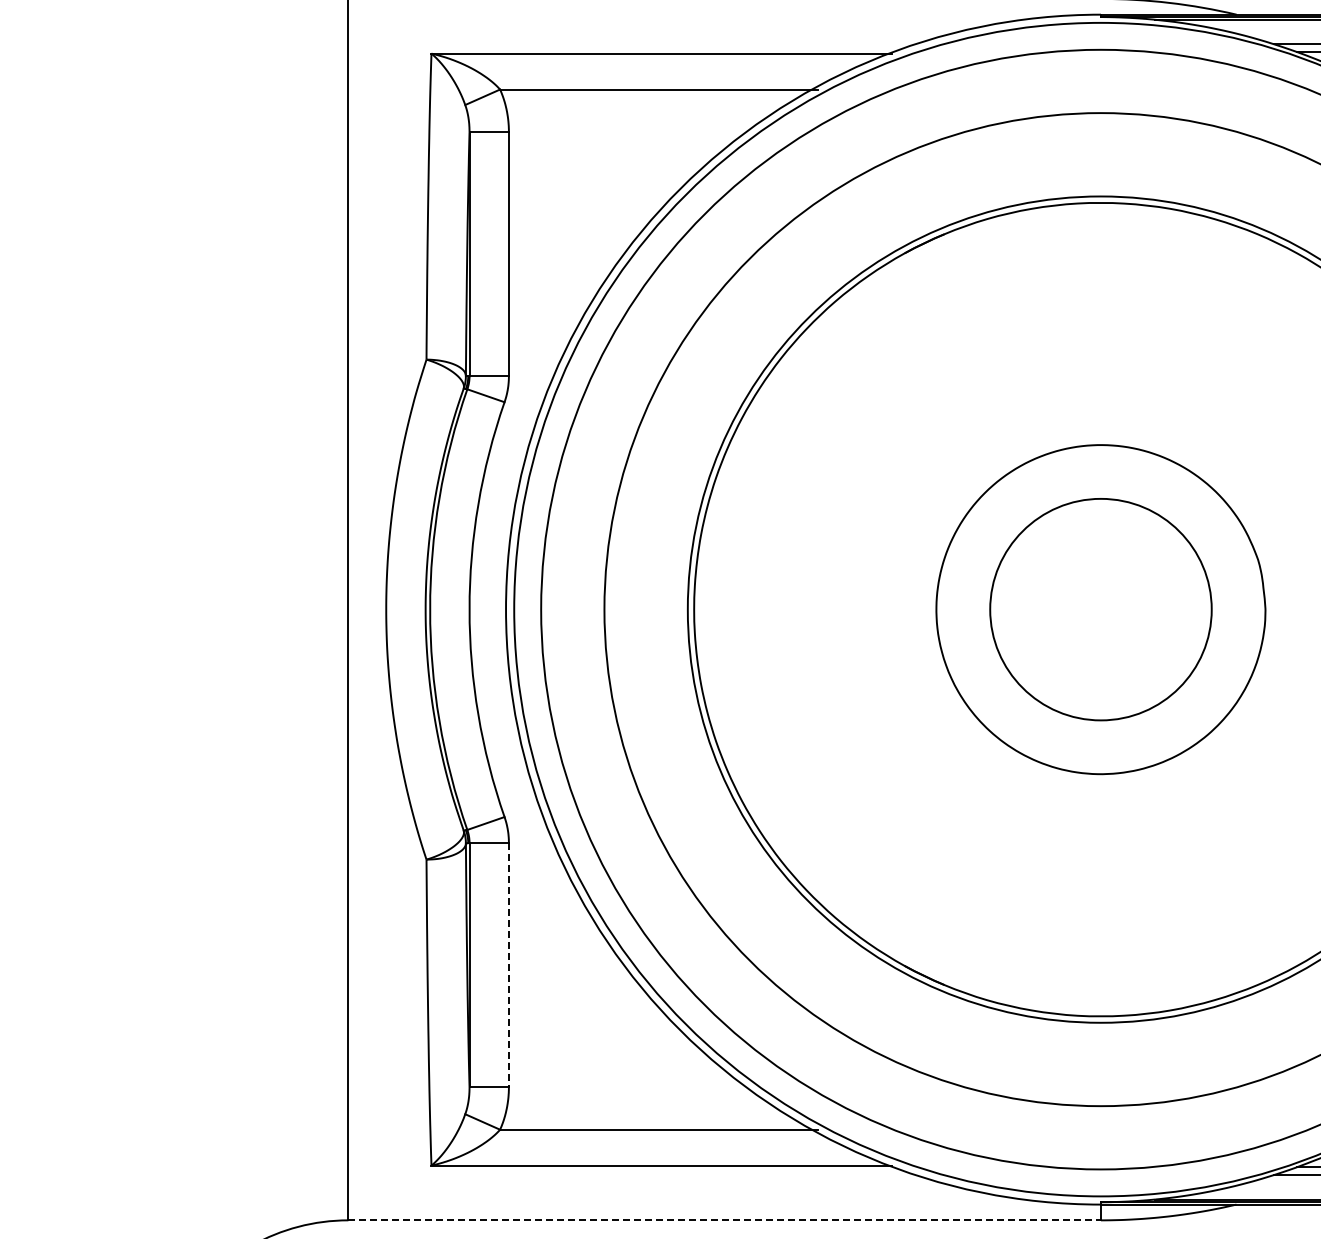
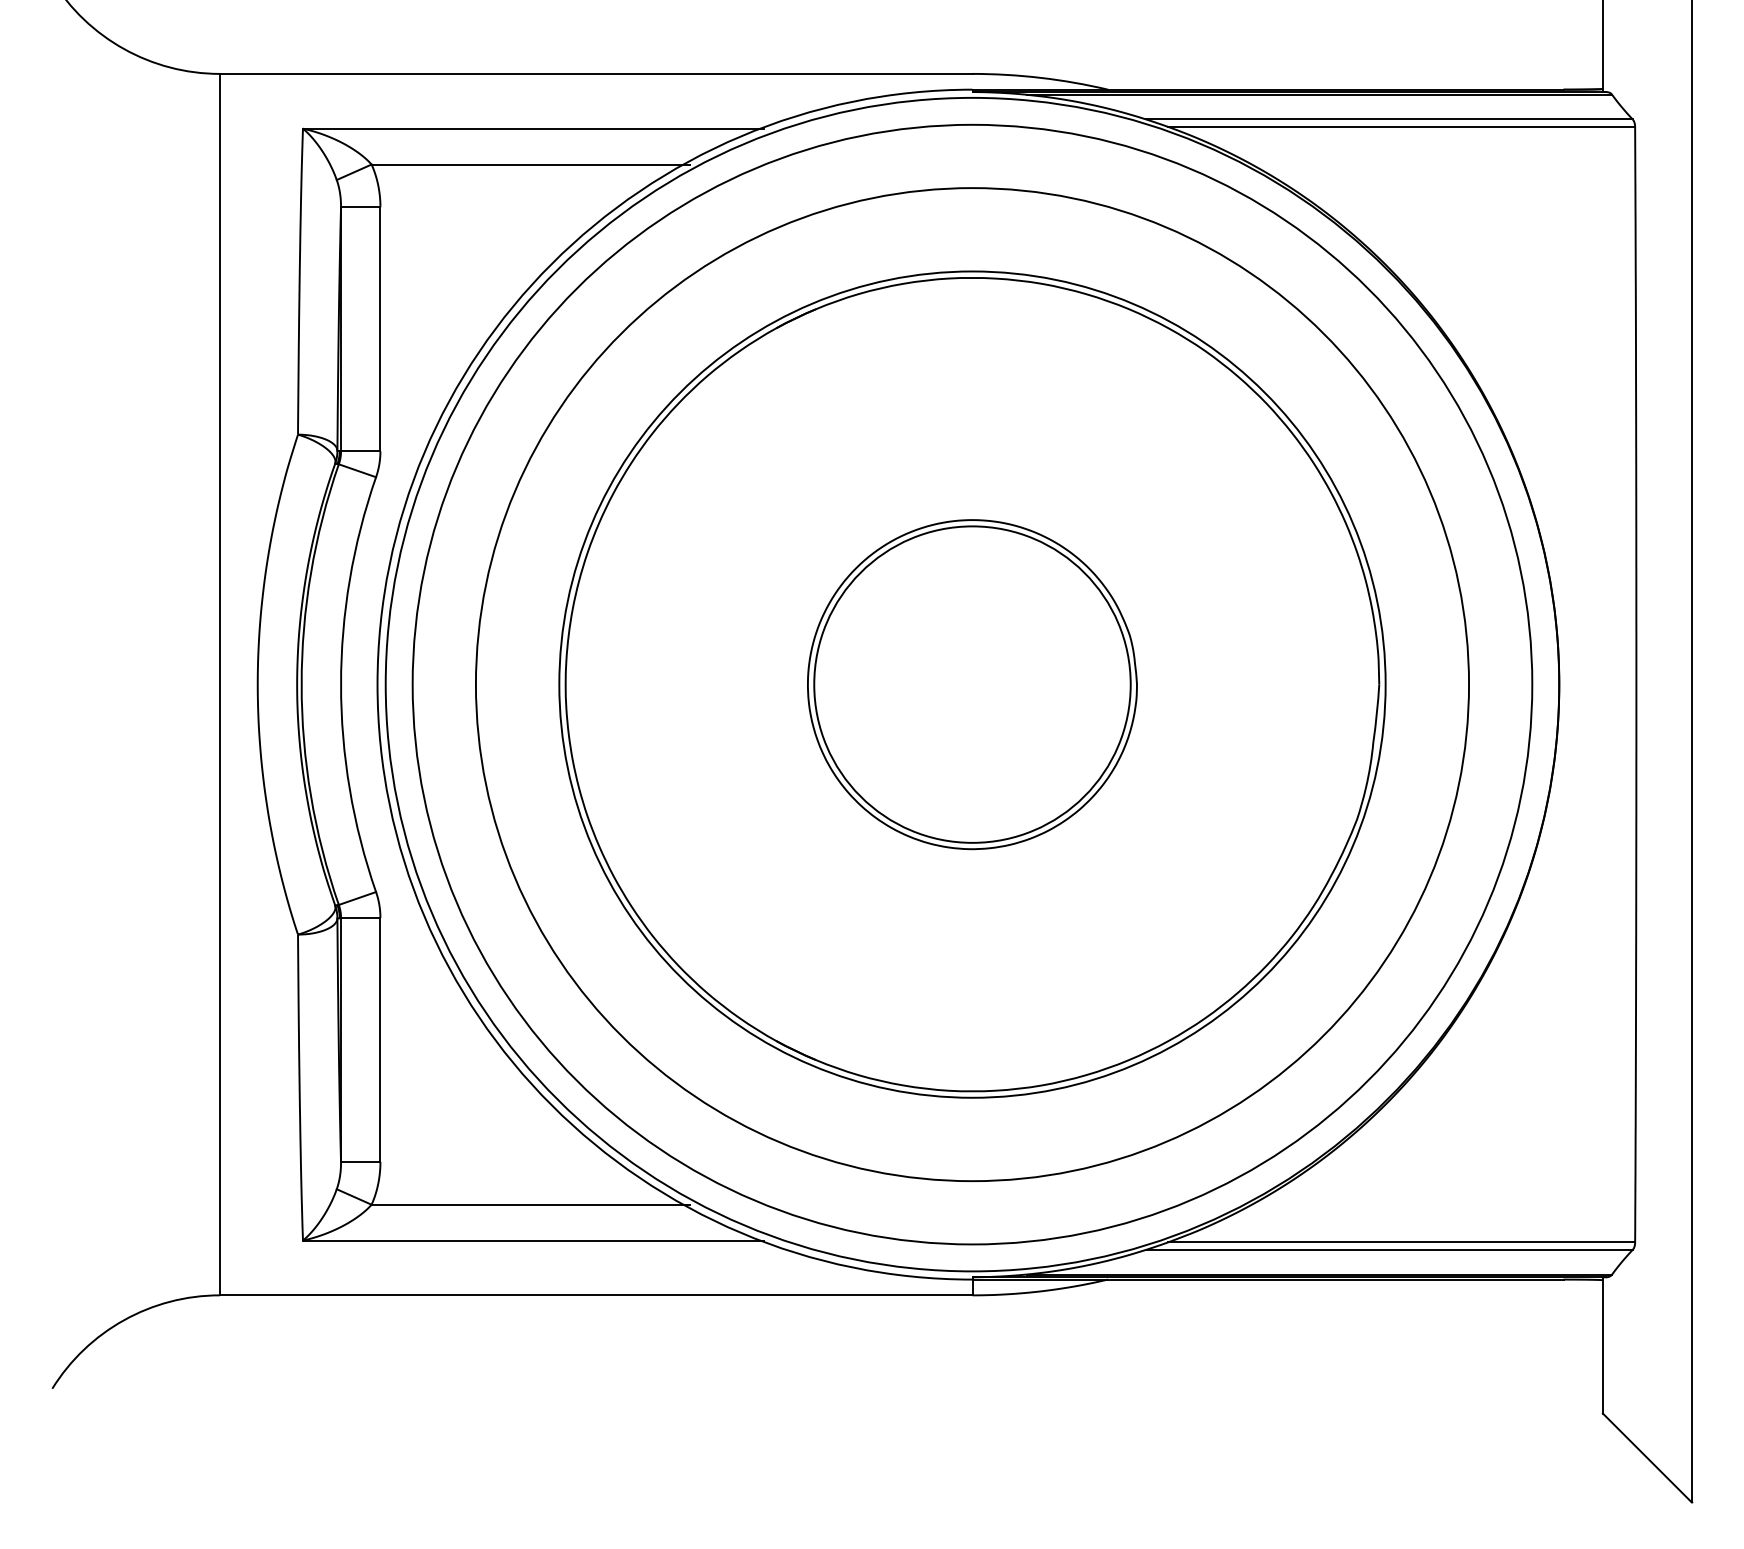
circle: (1100, 609) -> (972, 684), size x1.43
line: (508, 965) -> (380, 1040), dashed -> solid
line: (724, 1220) -> (596, 1295), dashed -> solid

